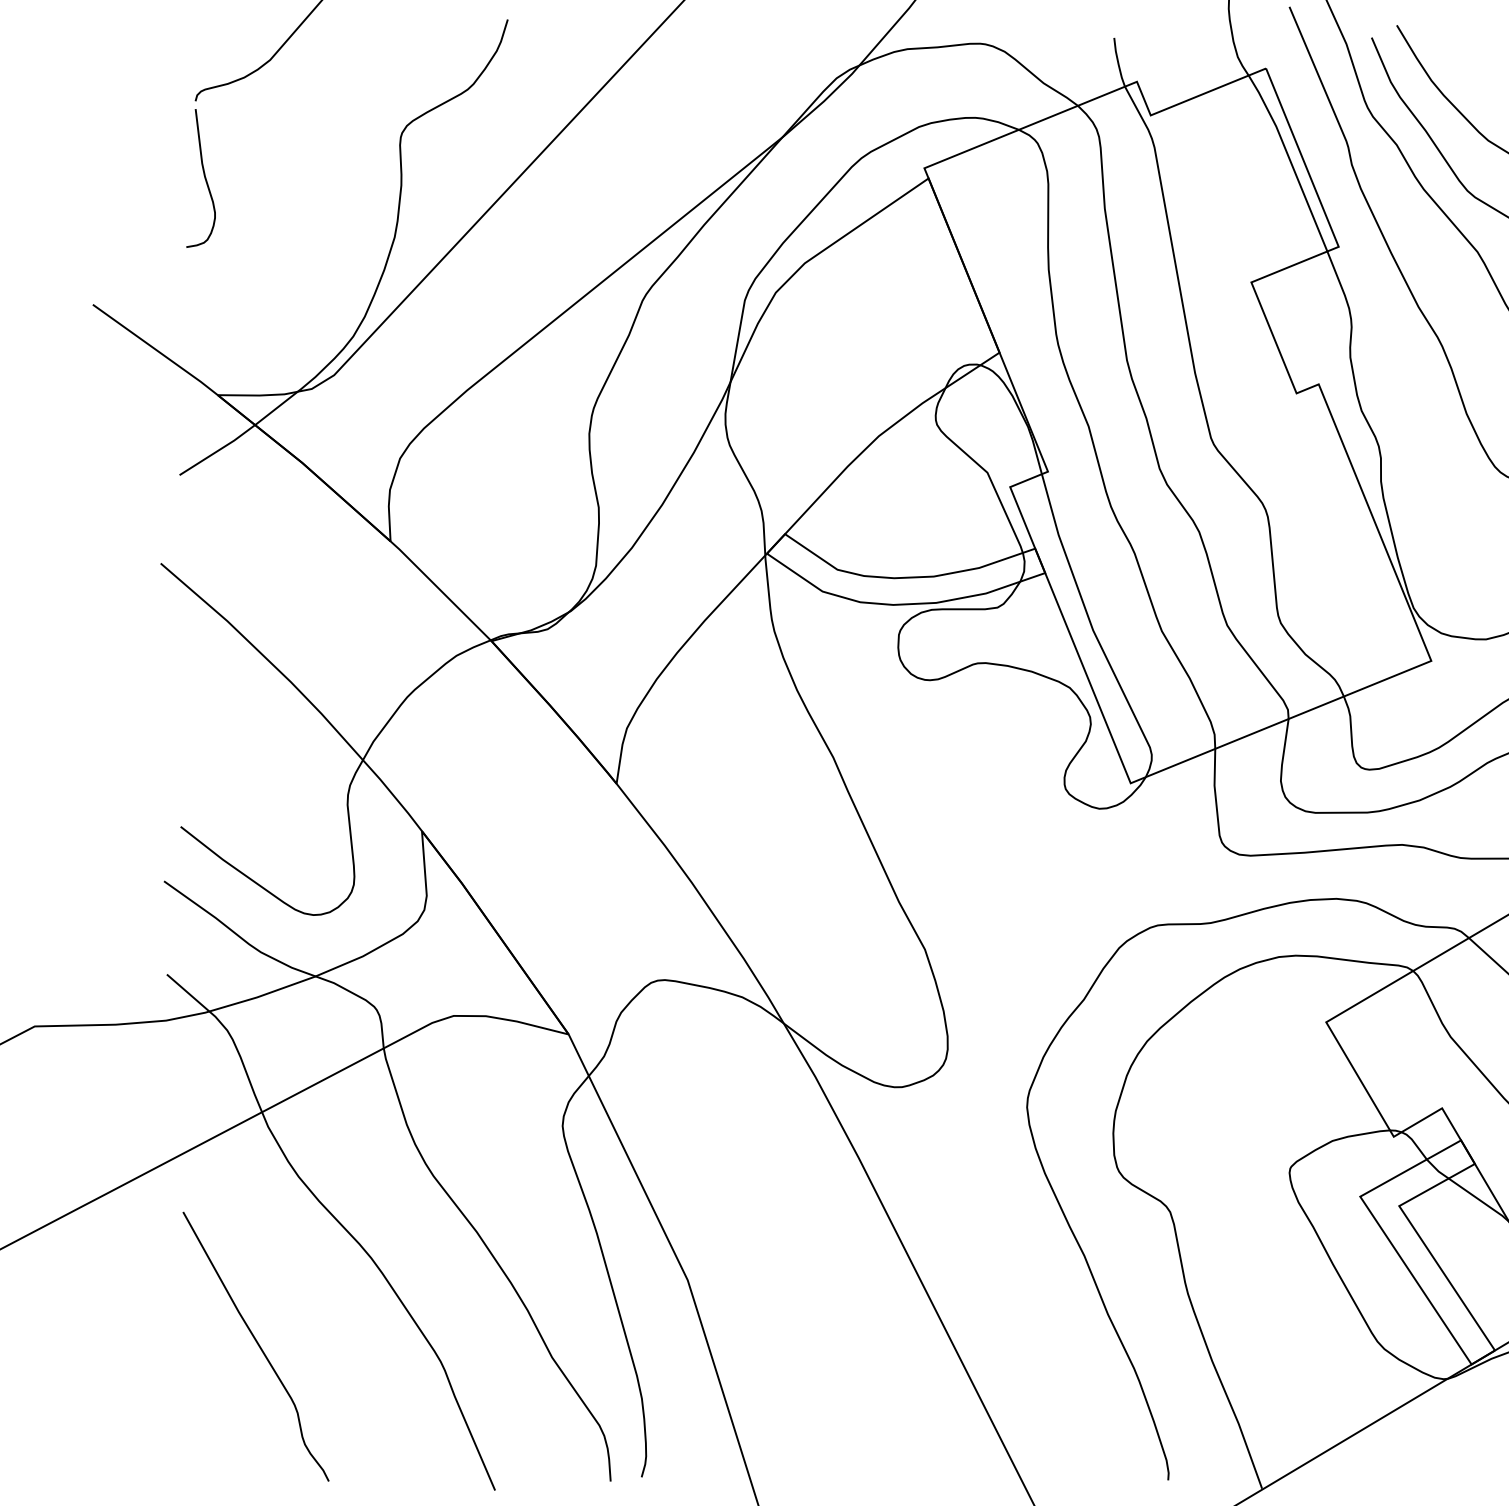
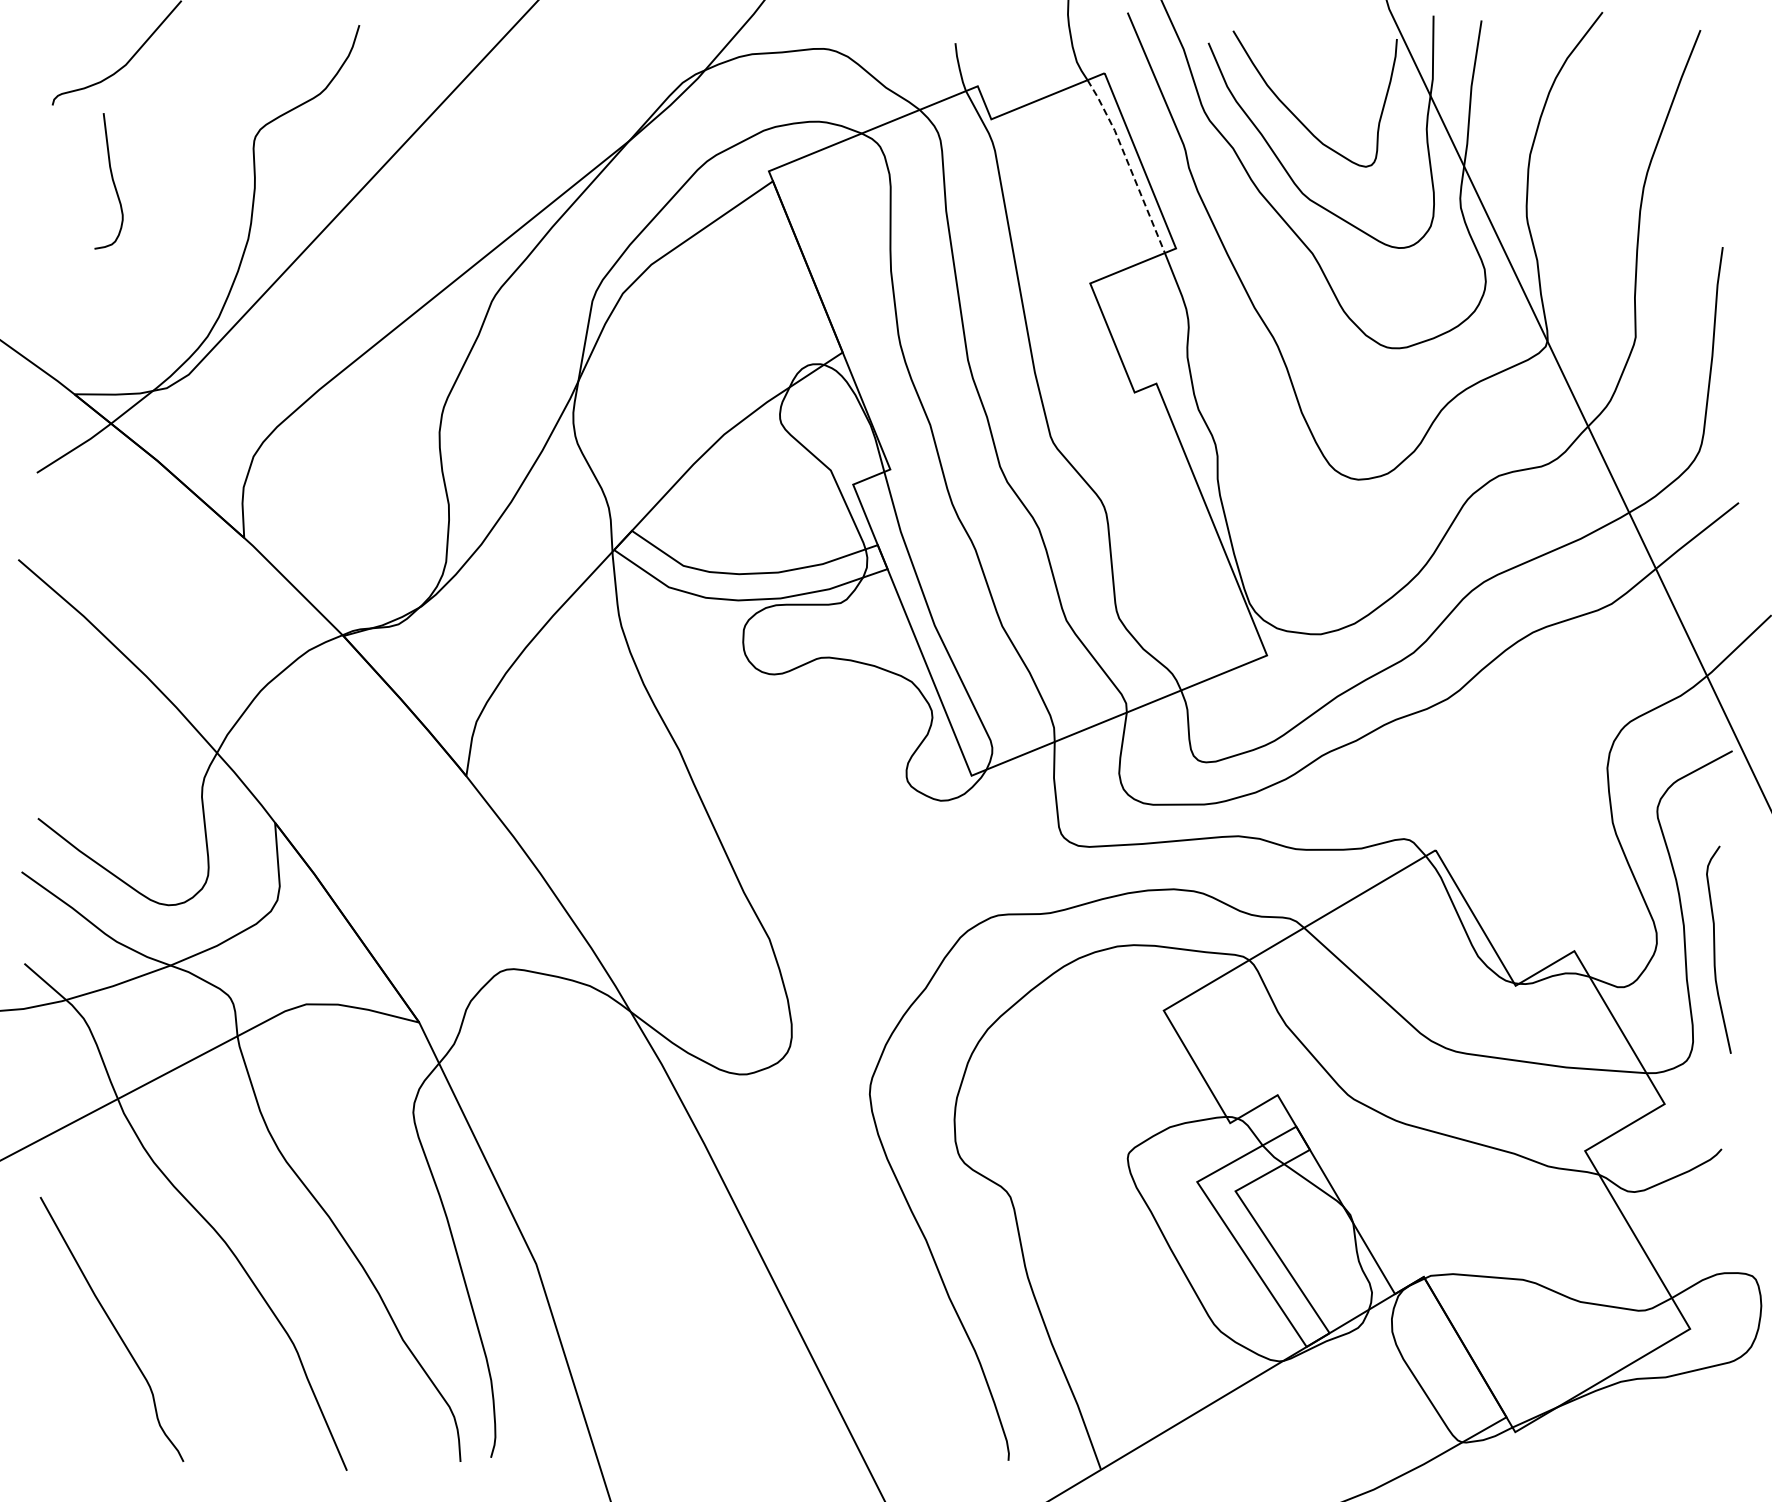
line: (1290, 161) -> (1128, 164), solid -> dashed
curve: (203, 176) -> (111, 179), moved

